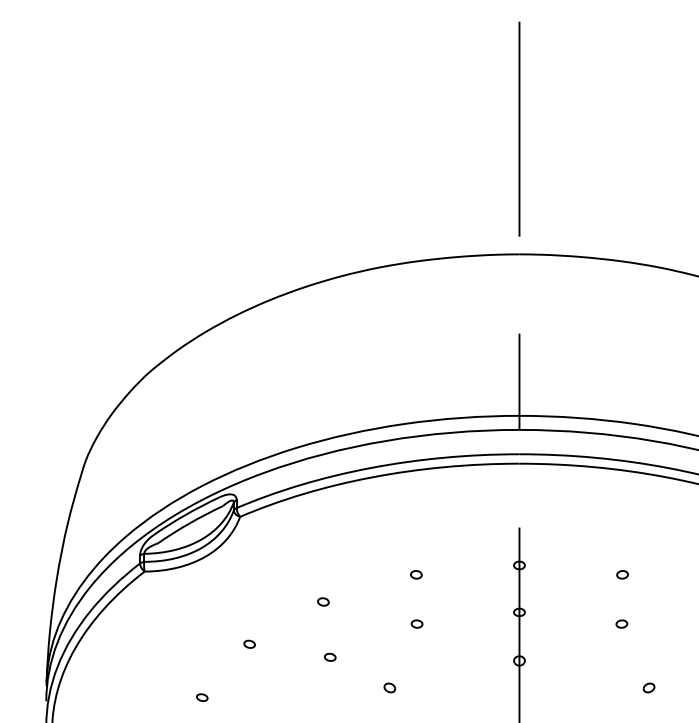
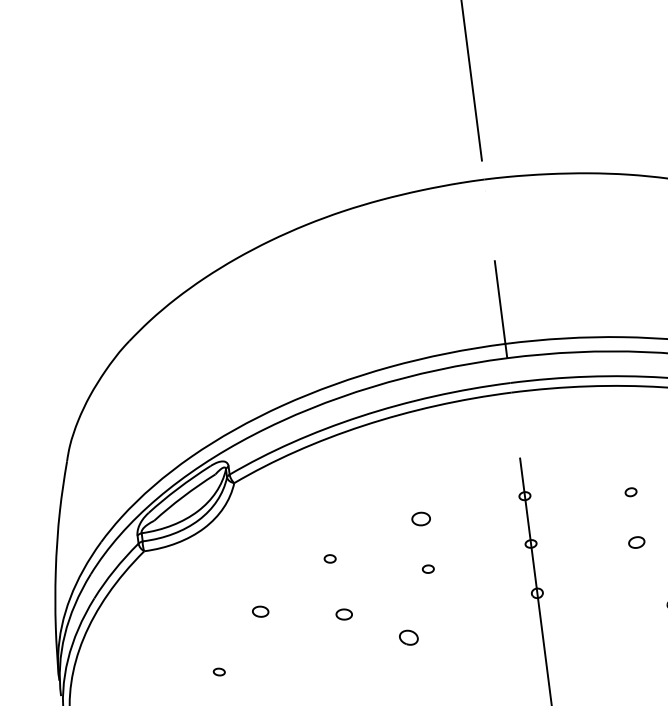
part: (416, 574) -> (421, 518), size x1.6
part: (621, 623) -> (636, 541), size x1.4
part: (249, 643) -> (260, 610), size x1.4
part: (330, 656) -> (344, 613), size x1.4
part: (389, 687) -> (408, 637), size x1.6

